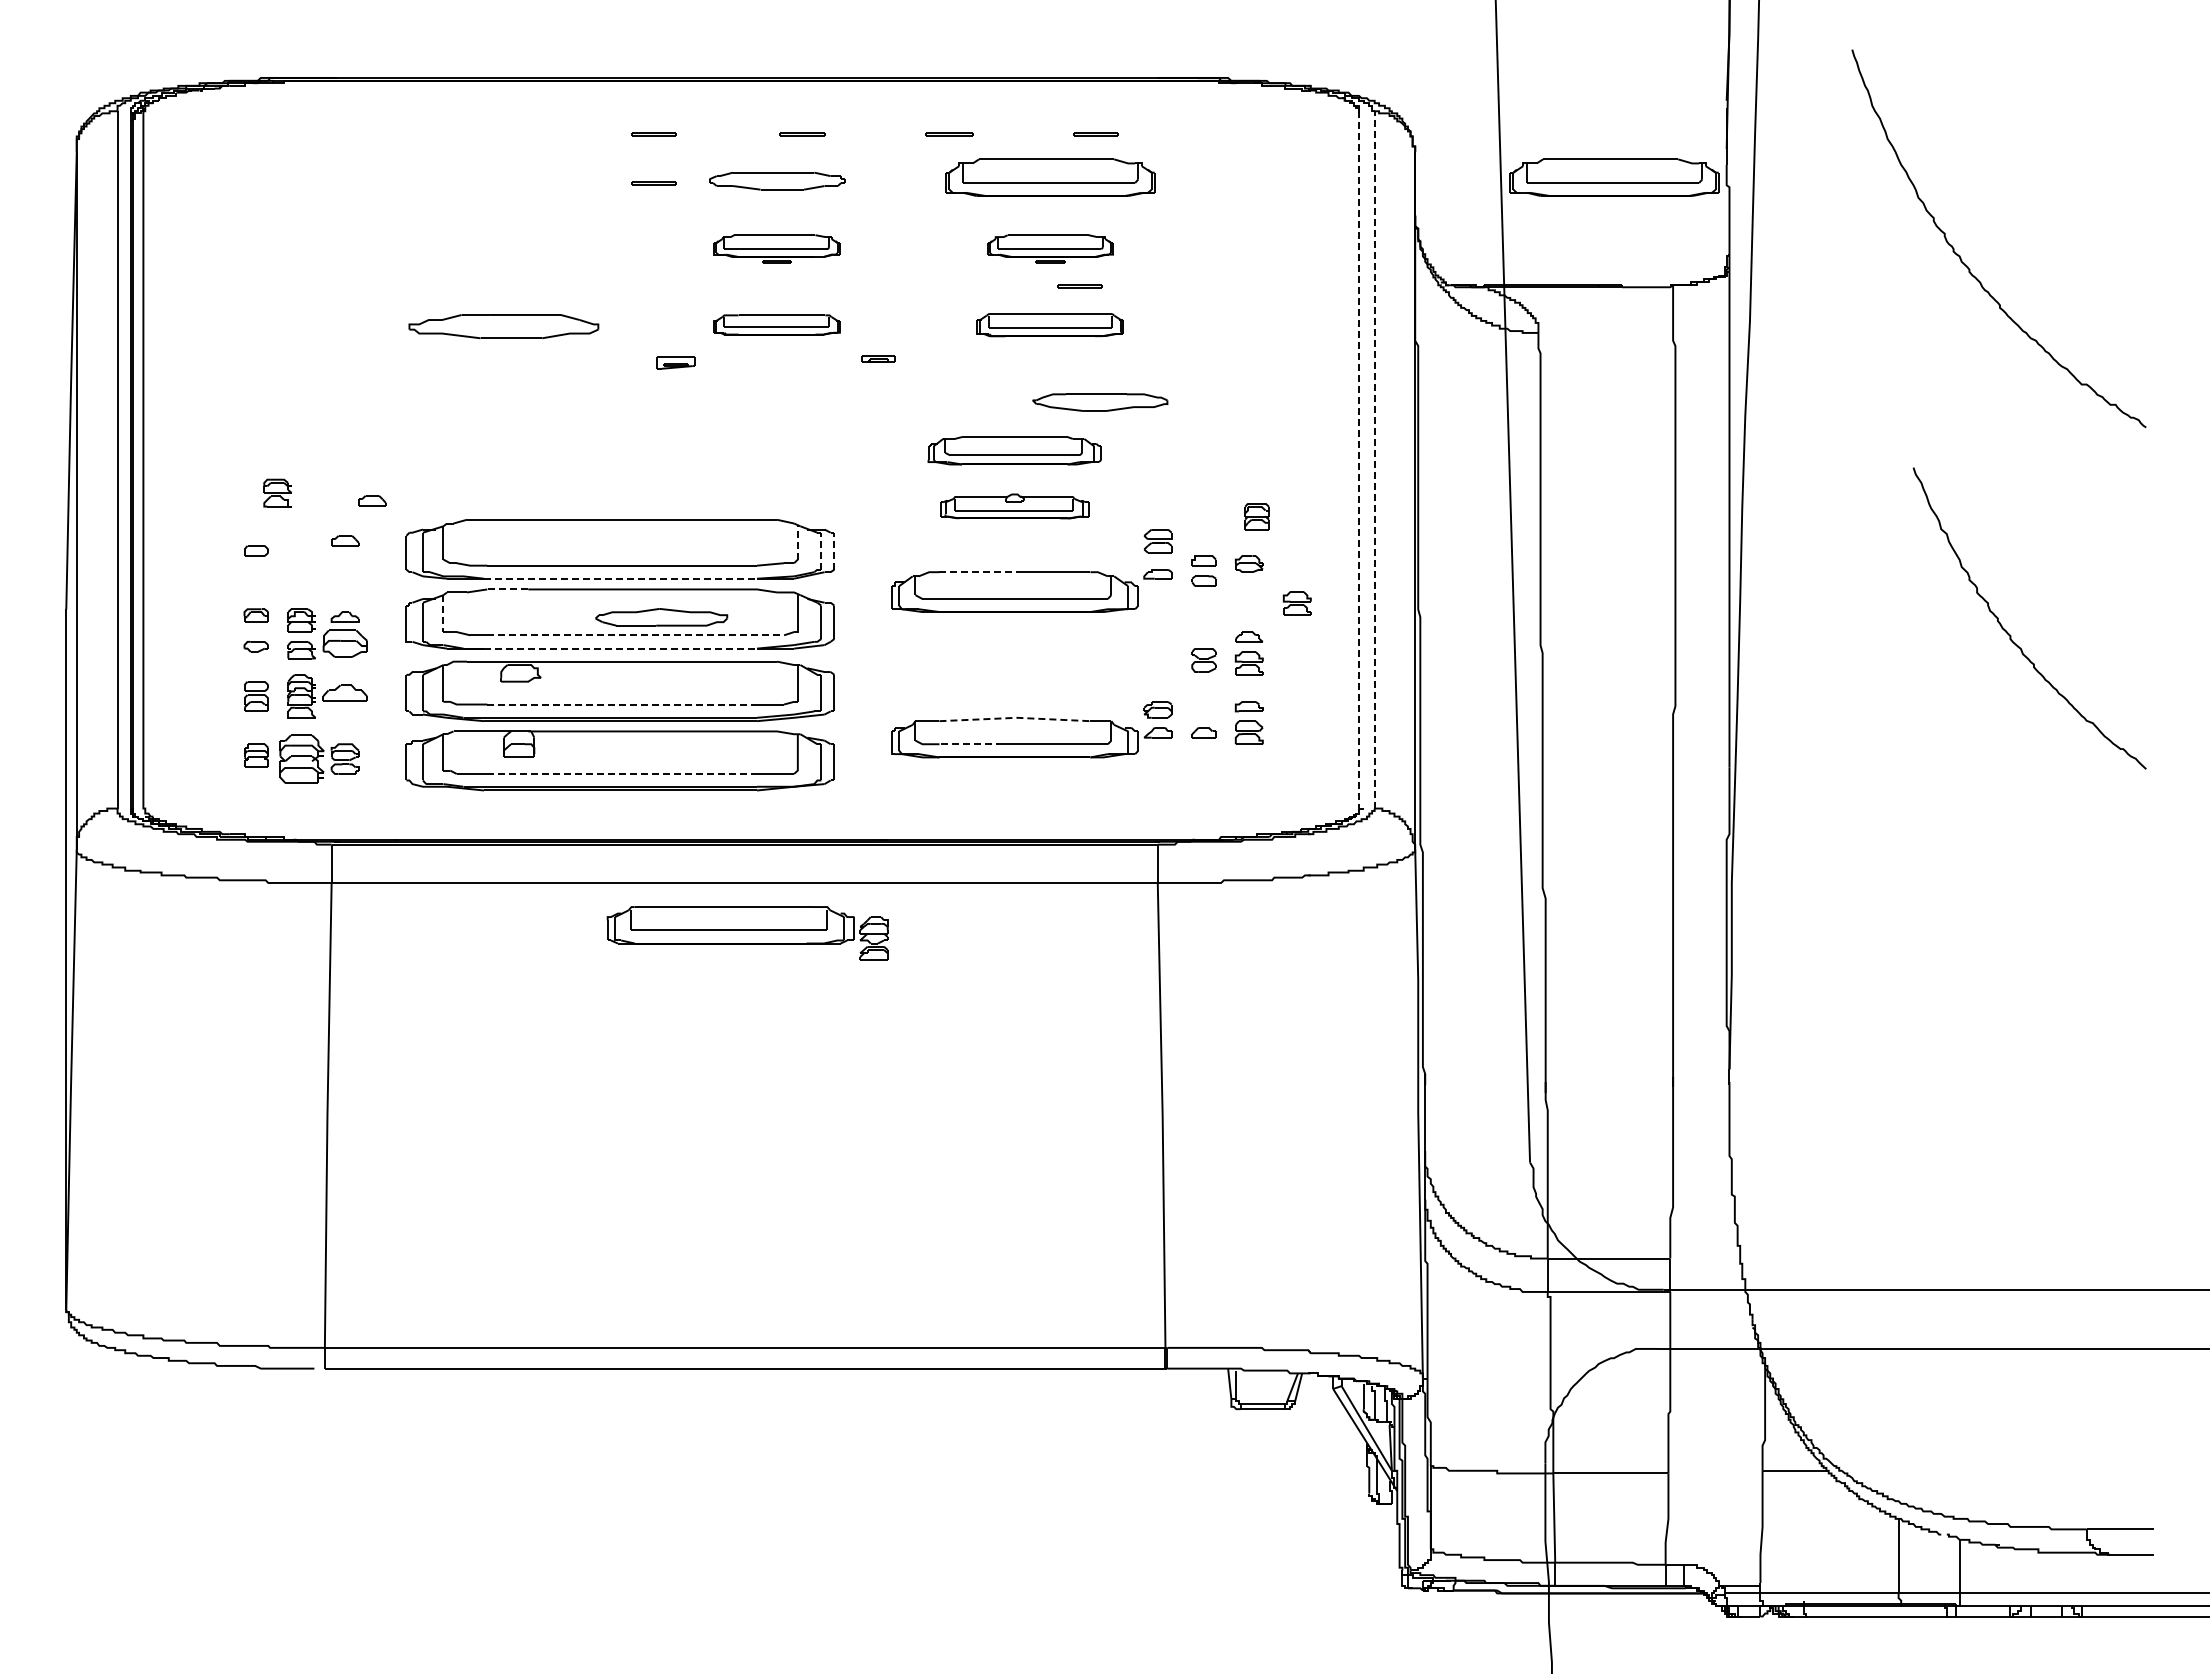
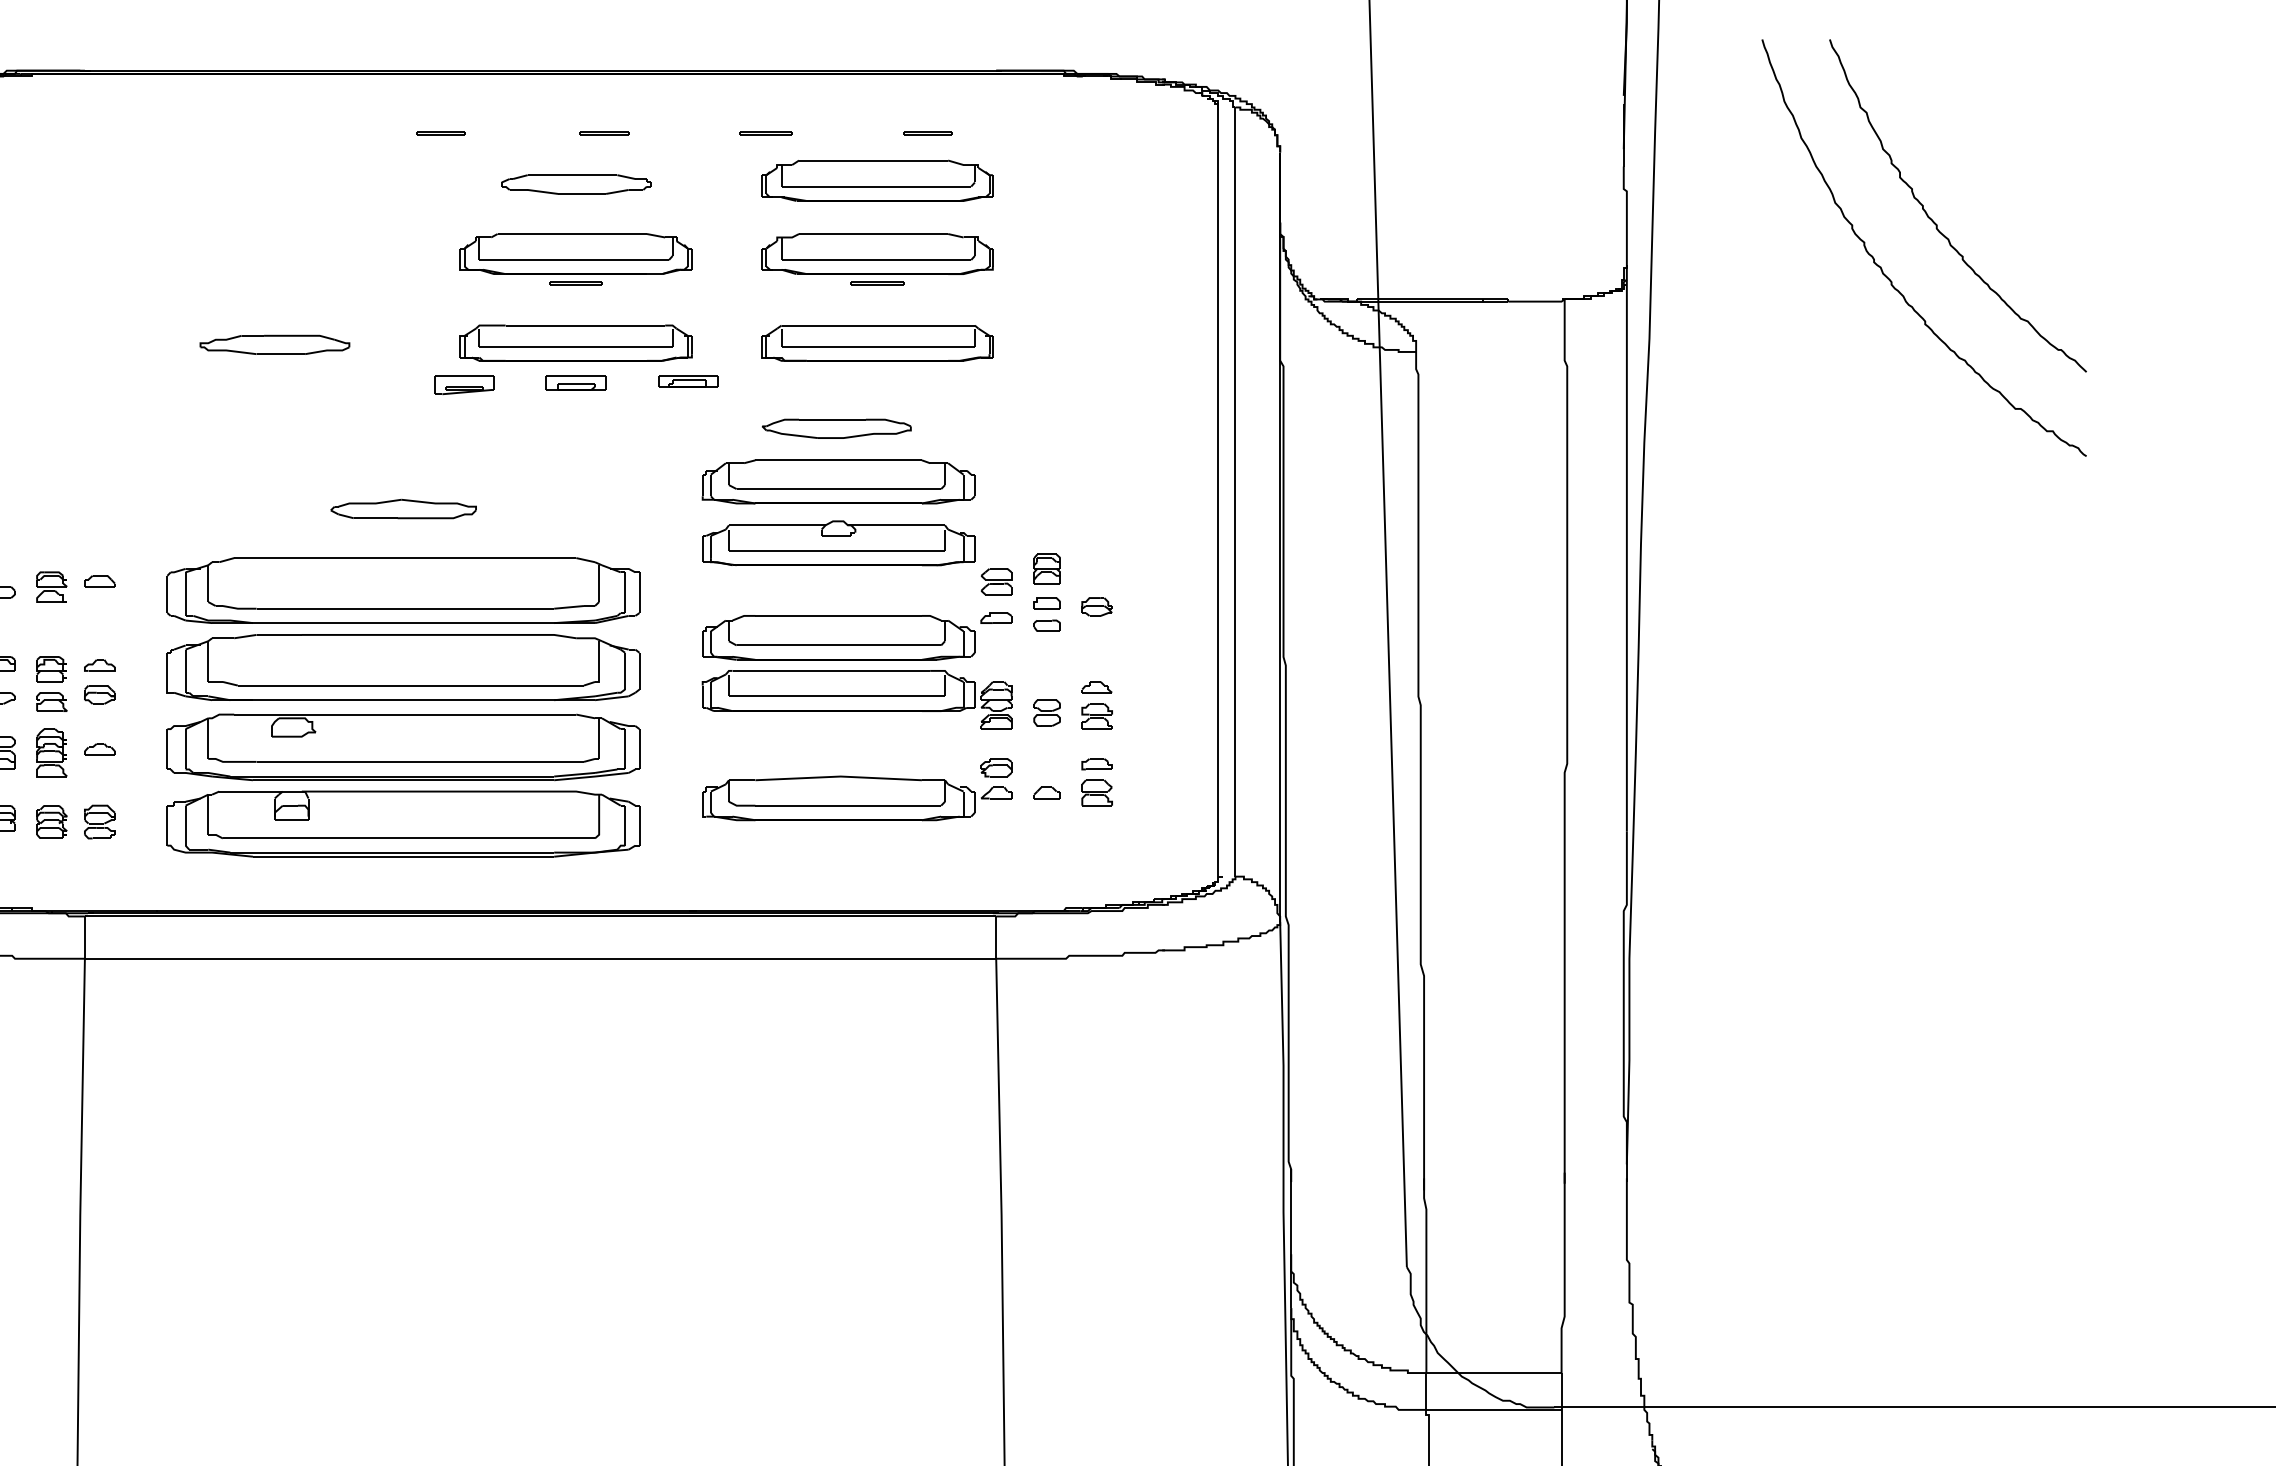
part: (1614, 177) -> (1500, 180), removed
line: (653, 182) -> (439, 186), removed
part: (776, 248) -> (575, 258), size x1.67
part: (1050, 248) -> (877, 258), size x1.67
line: (1079, 285) -> (909, 299), removed
part: (776, 324) -> (575, 342), size x1.67
part: (1050, 324) -> (877, 342), size x1.43
part: (503, 326) -> (274, 344), size x0.71
part: (878, 359) -> (688, 381), size x1.67
part: (776, 360) -> (575, 382), added
part: (675, 362) -> (464, 384), size x1.43
part: (1100, 402) -> (837, 428), moved
part: (1014, 450) -> (838, 481), size x1.43
line: (1359, 459) -> (1218, 491), dashed -> solid
line: (1374, 459) -> (1235, 491), dashed -> solid
part: (277, 492) -> (51, 586), moved
part: (372, 500) -> (129, 536), removed
part: (1014, 506) -> (838, 543), size x1.67
part: (1256, 516) -> (1046, 568), moved
line: (797, 542) -> (598, 583), dashed -> solid
line: (821, 552) -> (625, 594), dashed -> solid
line: (834, 552) -> (639, 594), dashed -> solid
line: (978, 572) -> (798, 616), dashed -> solid
line: (620, 578) -> (403, 622), dashed -> solid
line: (507, 589) -> (278, 635), dashed -> solid
part: (1296, 603) -> (1149, 650), removed
line: (443, 611) -> (208, 659), dashed -> solid
part: (661, 617) -> (403, 509), moved
line: (637, 635) -> (422, 685), dashed -> solid
curve: (2011, 635) -> (1937, 224), moved
part: (344, 643) -> (99, 694), size x0.62
line: (620, 648) -> (403, 700), dashed -> solid
part: (345, 692) -> (100, 748), size x0.62
line: (622, 704) -> (405, 761), dashed -> solid
line: (1015, 717) -> (839, 776), dashed -> solid
line: (971, 744) -> (790, 805), dashed -> solid
part: (301, 758) -> (51, 821), size x0.62
line: (622, 773) -> (405, 837), dashed -> solid
part: (747, 933) -> (856, 700), moved

